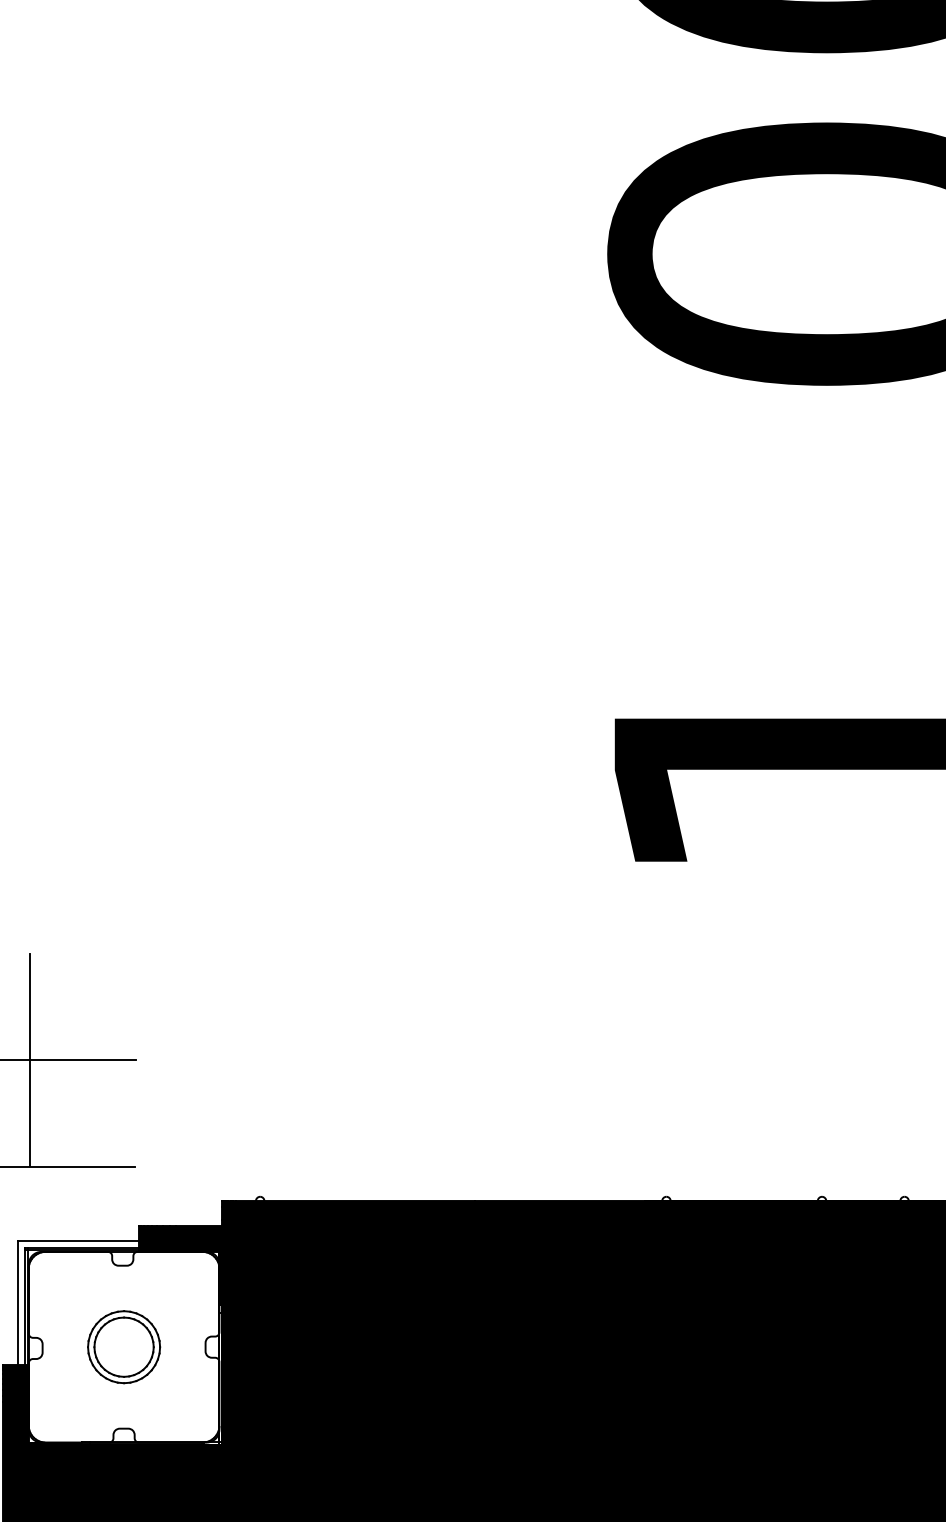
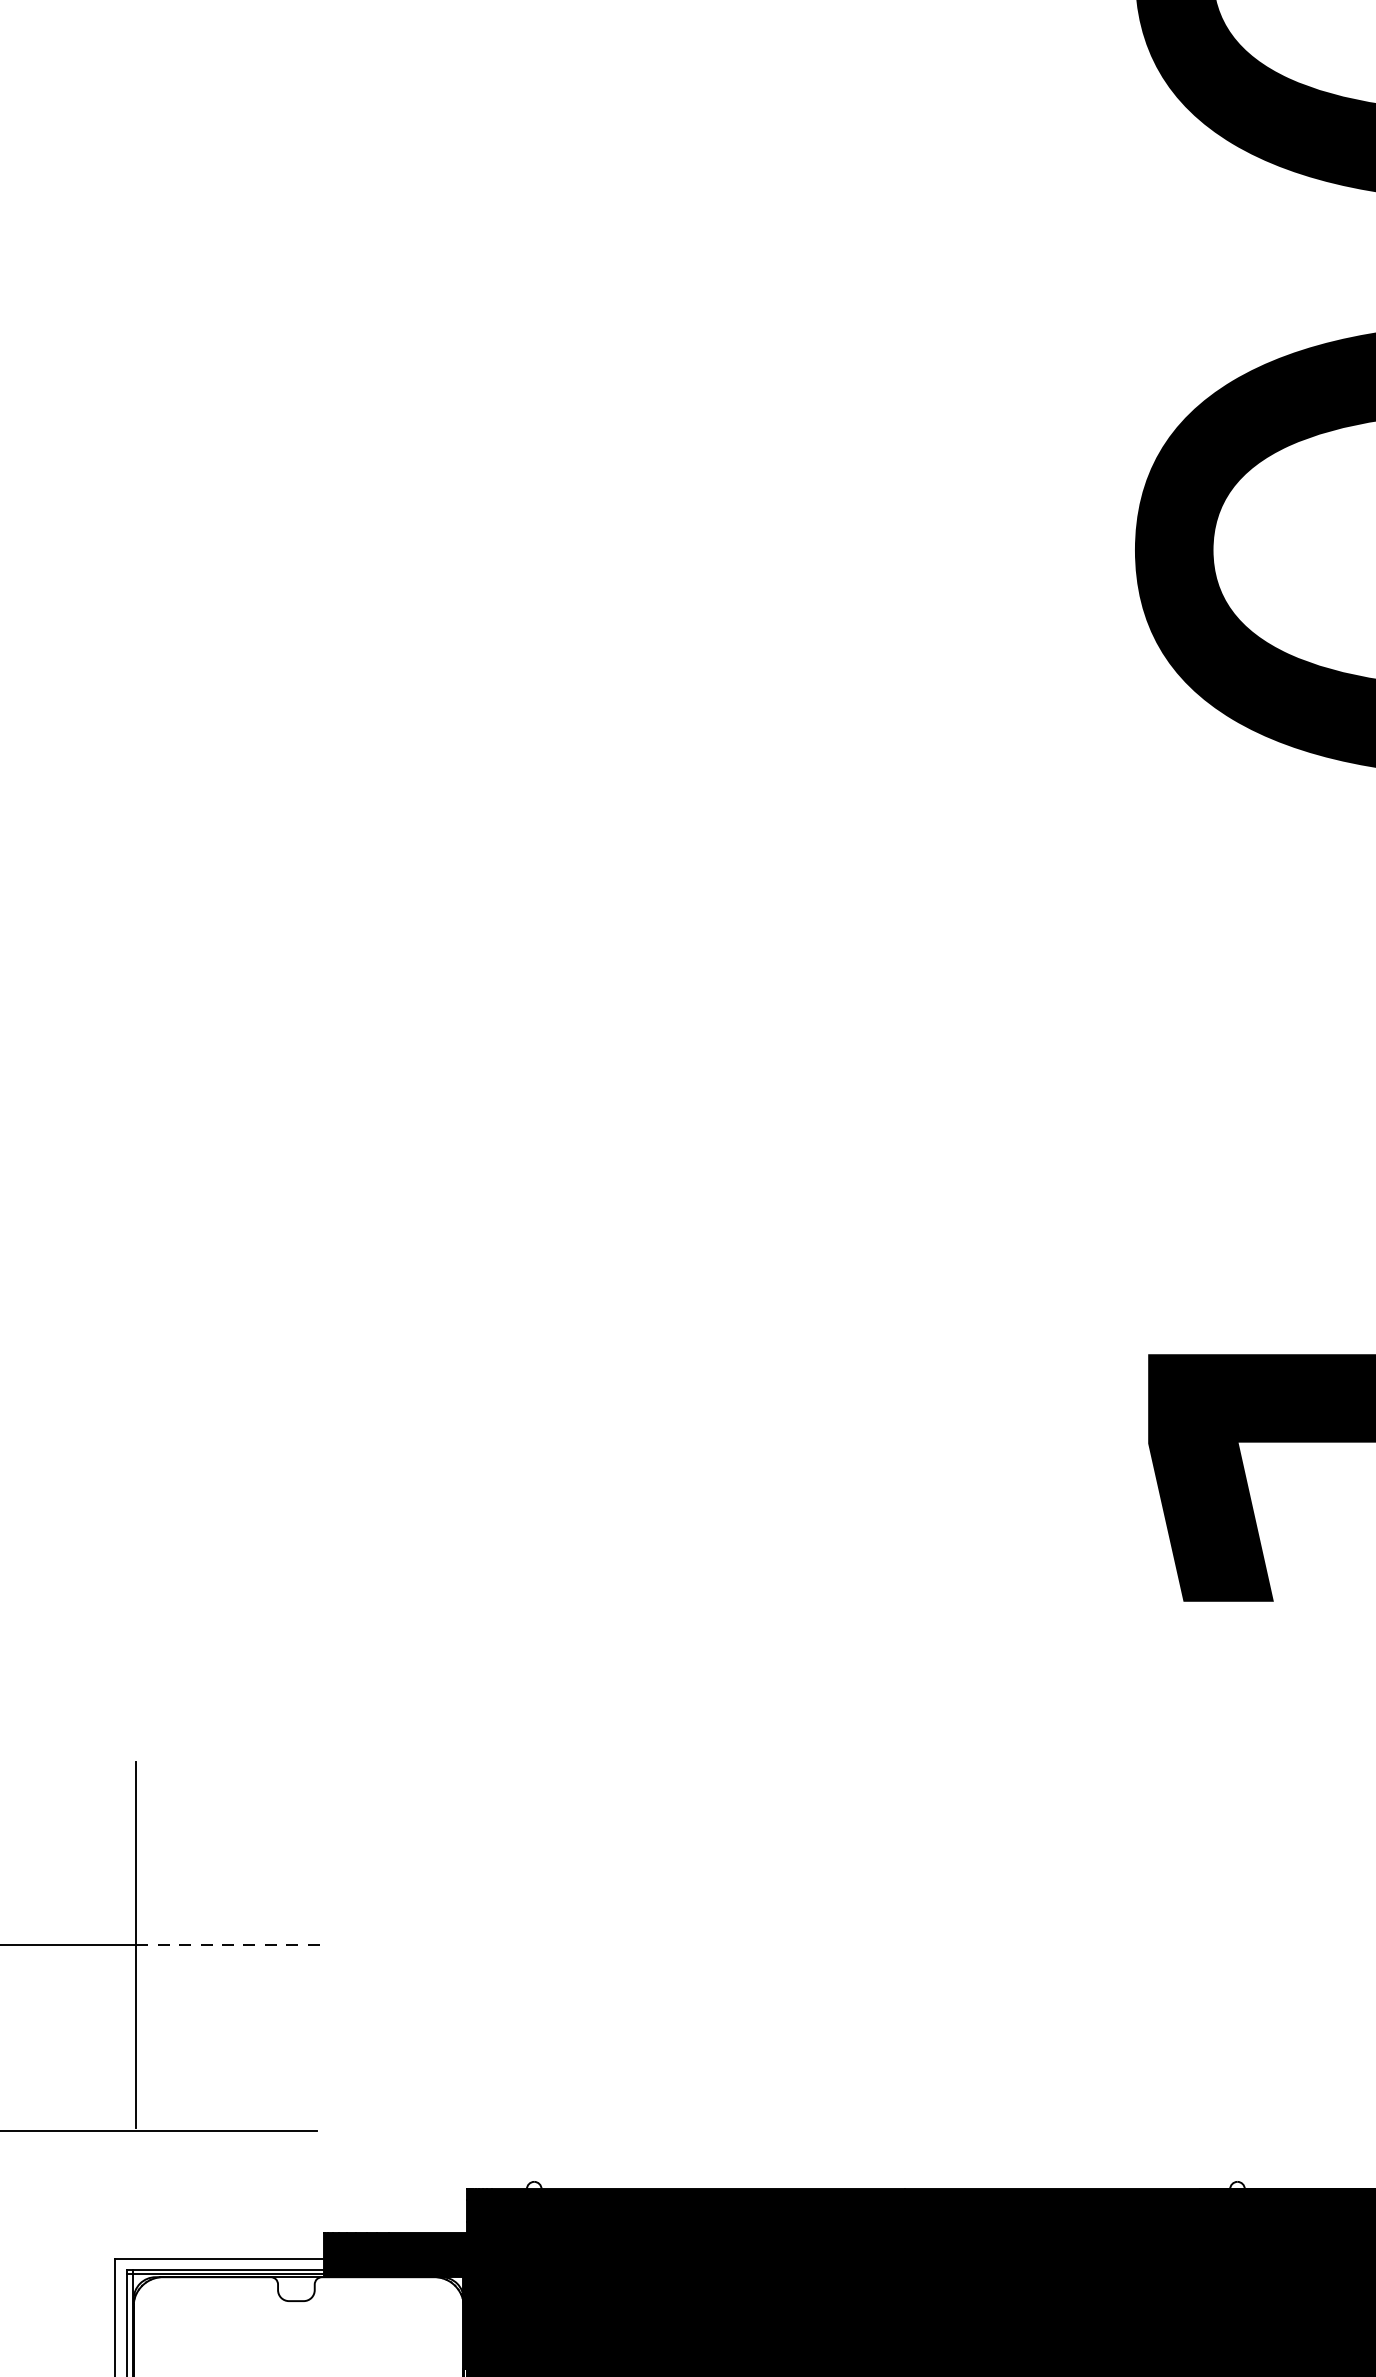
line: (83, 1059) -> (228, 1944), solid -> dashed

